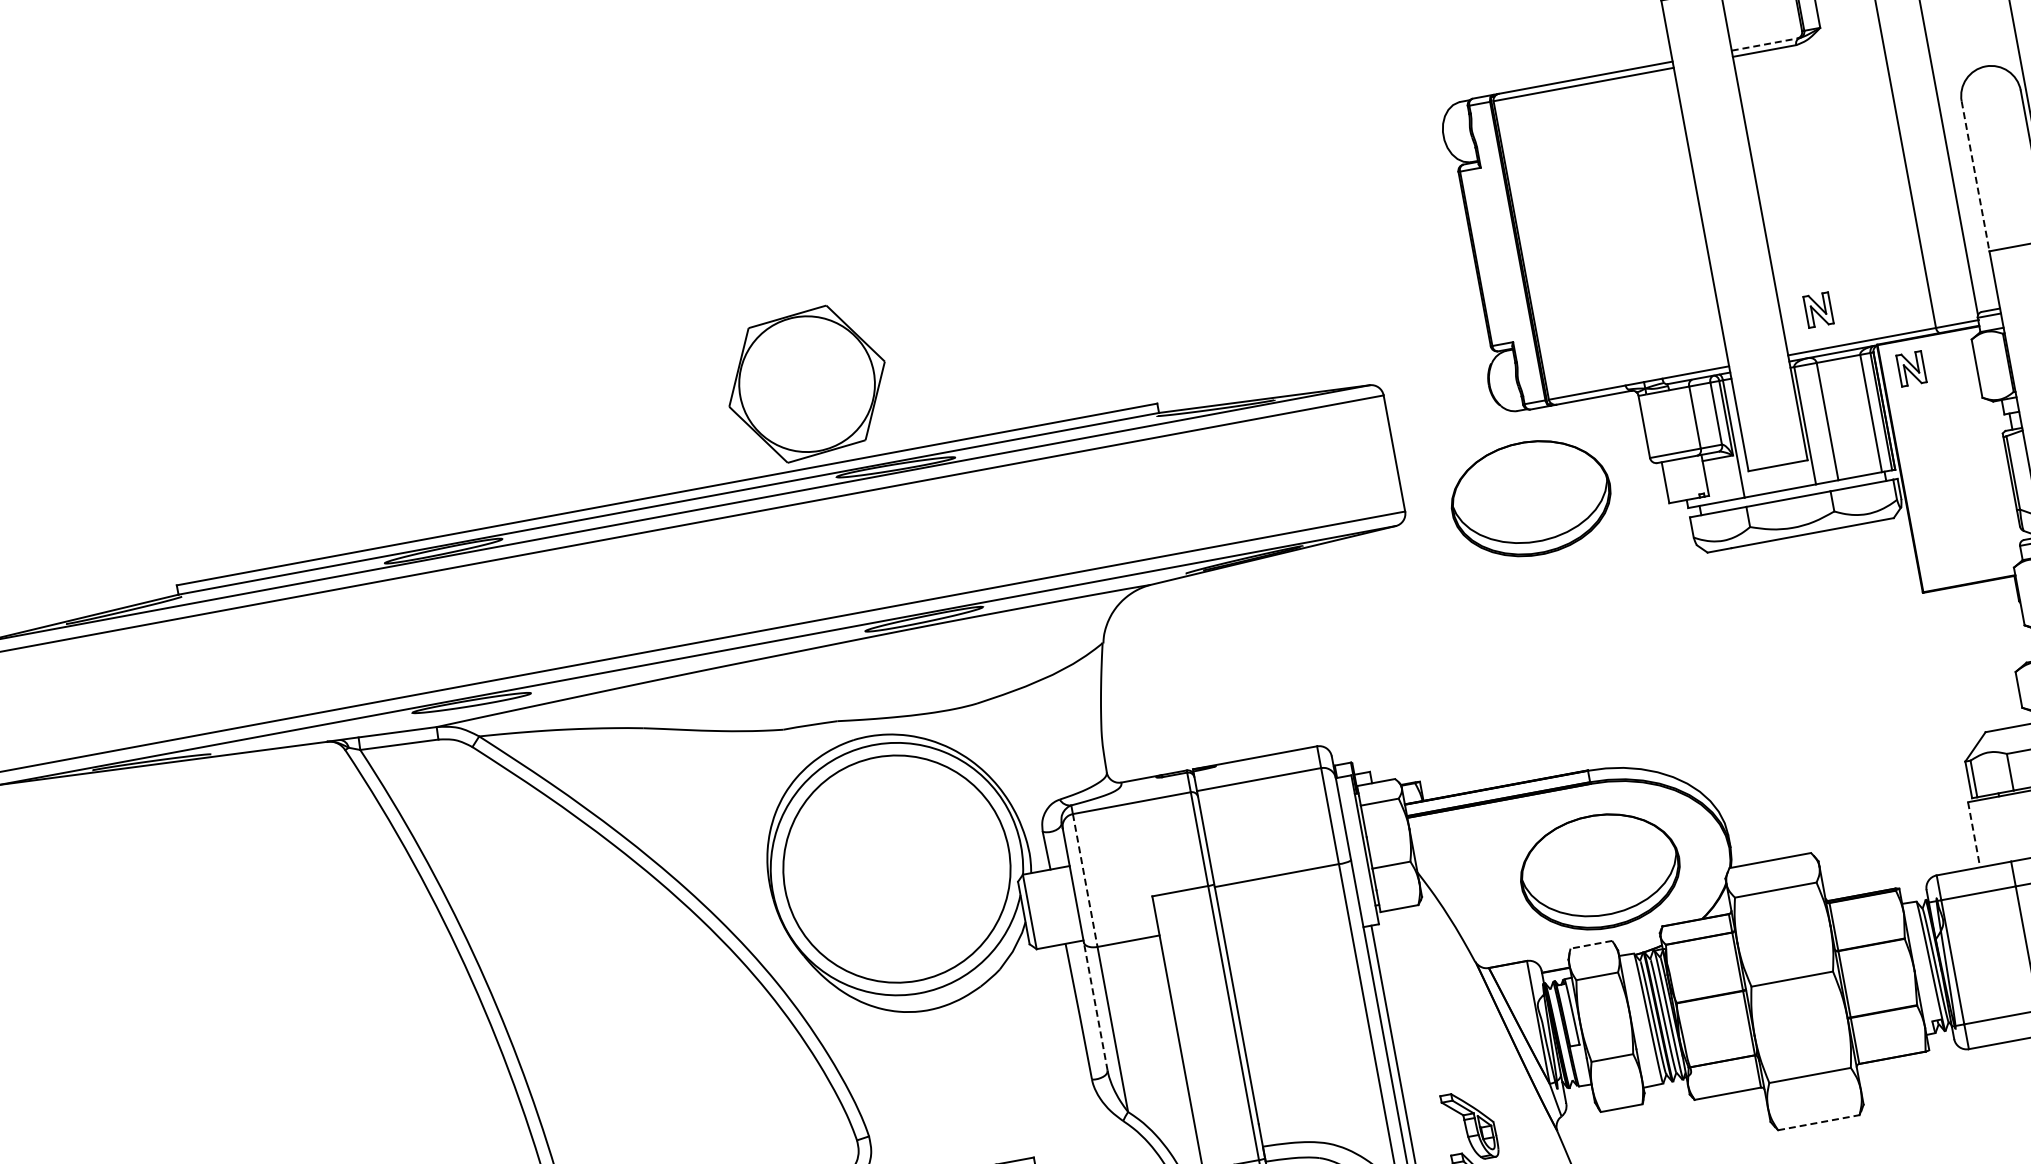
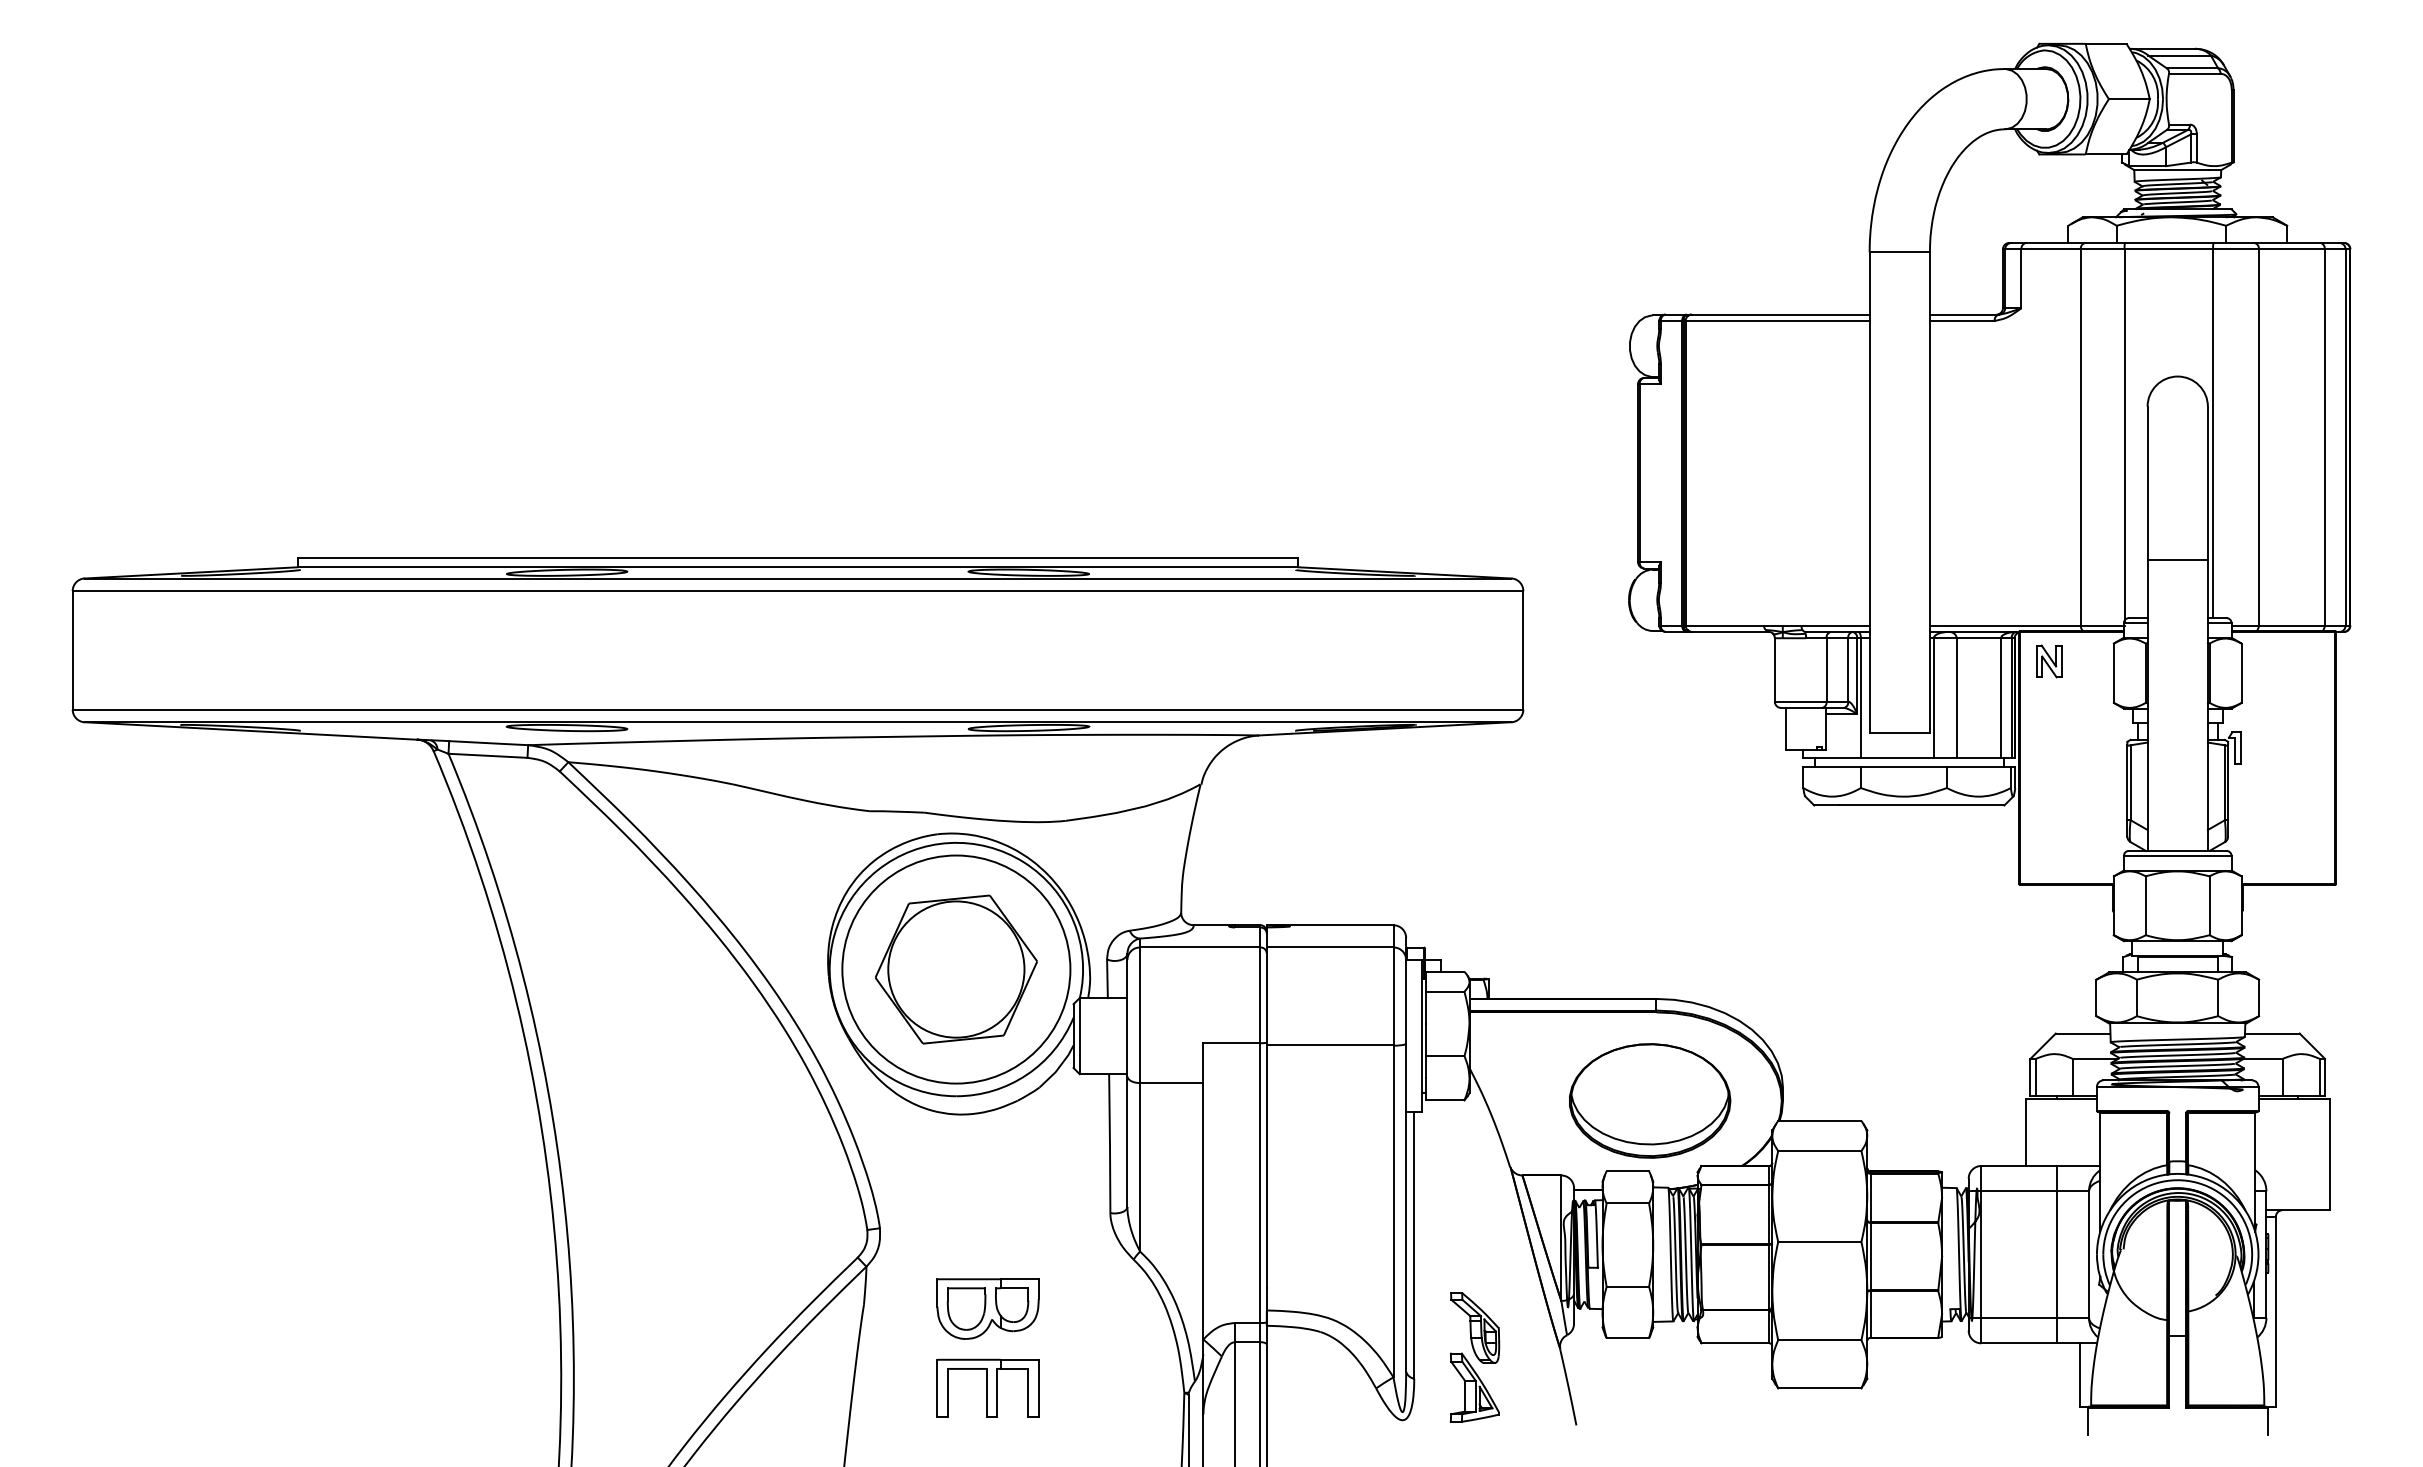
line: (1765, 44) -> (1964, 314), dashed -> solid
line: (1975, 176) -> (2147, 483), dashed -> solid
part: (1818, 310) -> (1968, 586), removed
part: (807, 384) -> (956, 969), moved
part: (1531, 498) -> (1650, 719), removed
line: (1974, 835) -> (2025, 1133), dashed -> solid
line: (1085, 880) -> (1140, 1015), dashed -> solid
line: (1591, 945) -> (1627, 1171), dashed -> solid
line: (1095, 1006) -> (1127, 1141), dashed -> solid
line: (1818, 1122) -> (1819, 1388), dashed -> solid

